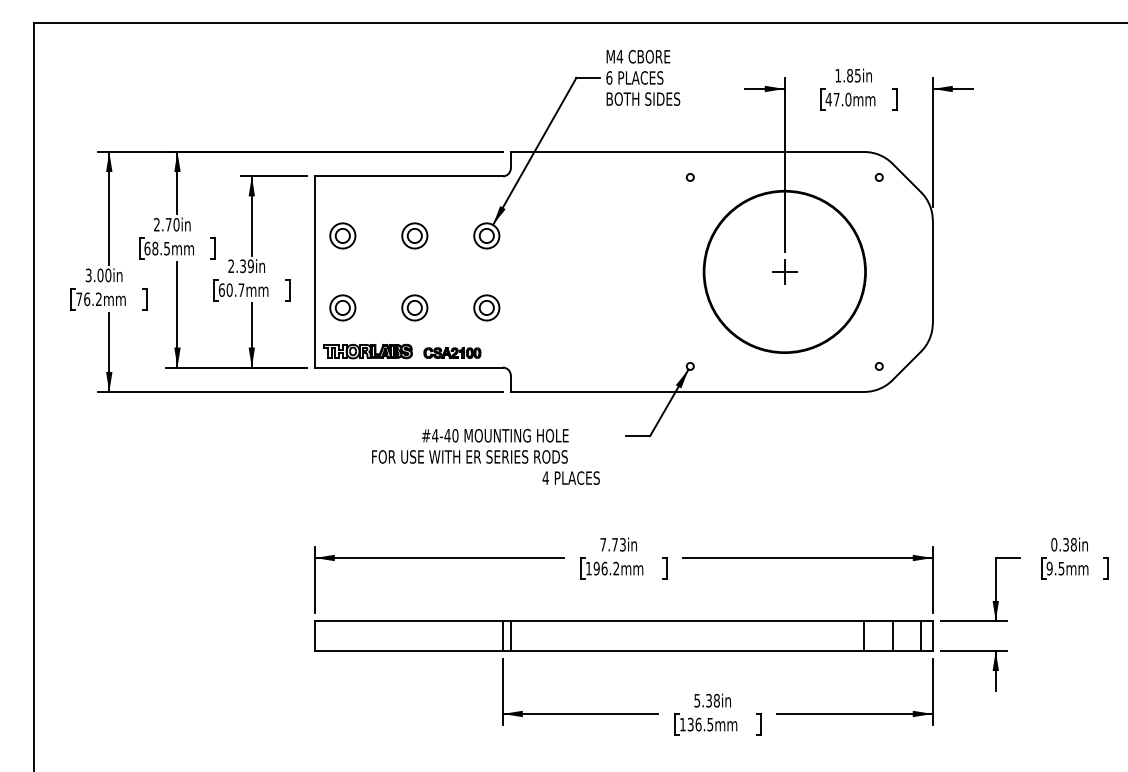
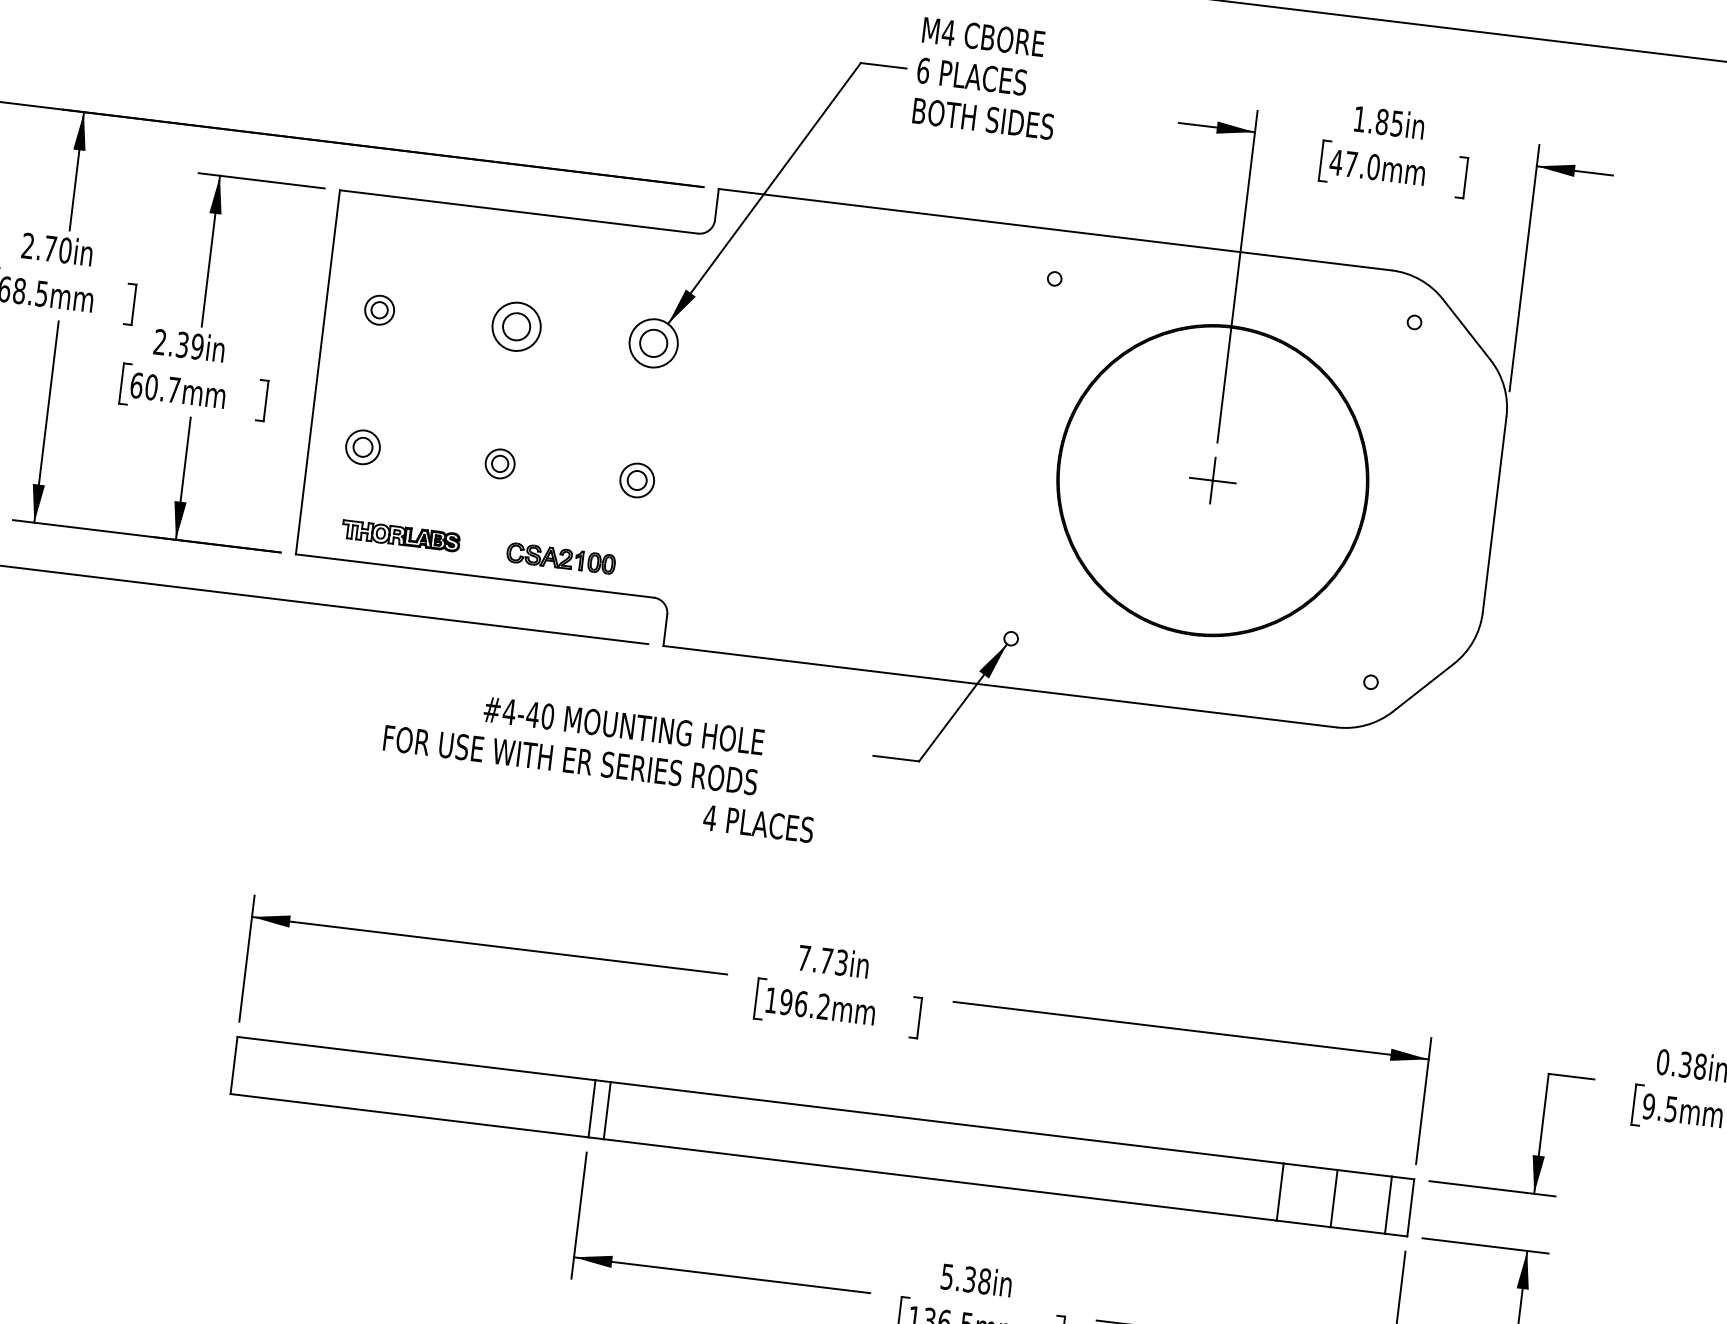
part: (342, 235) -> (378, 309), size x0.6
part: (342, 307) -> (362, 446), size x0.7
part: (414, 307) -> (499, 462), size x0.6
part: (486, 307) -> (636, 479), size x0.7
part: (367, 351) -> (399, 535), size x0.7

